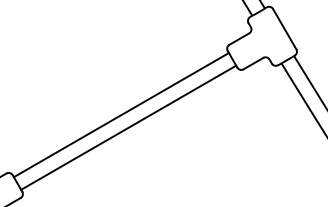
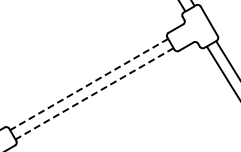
line: (120, 115) -> (88, 84), solid -> dashed
line: (128, 128) -> (94, 94), solid -> dashed

